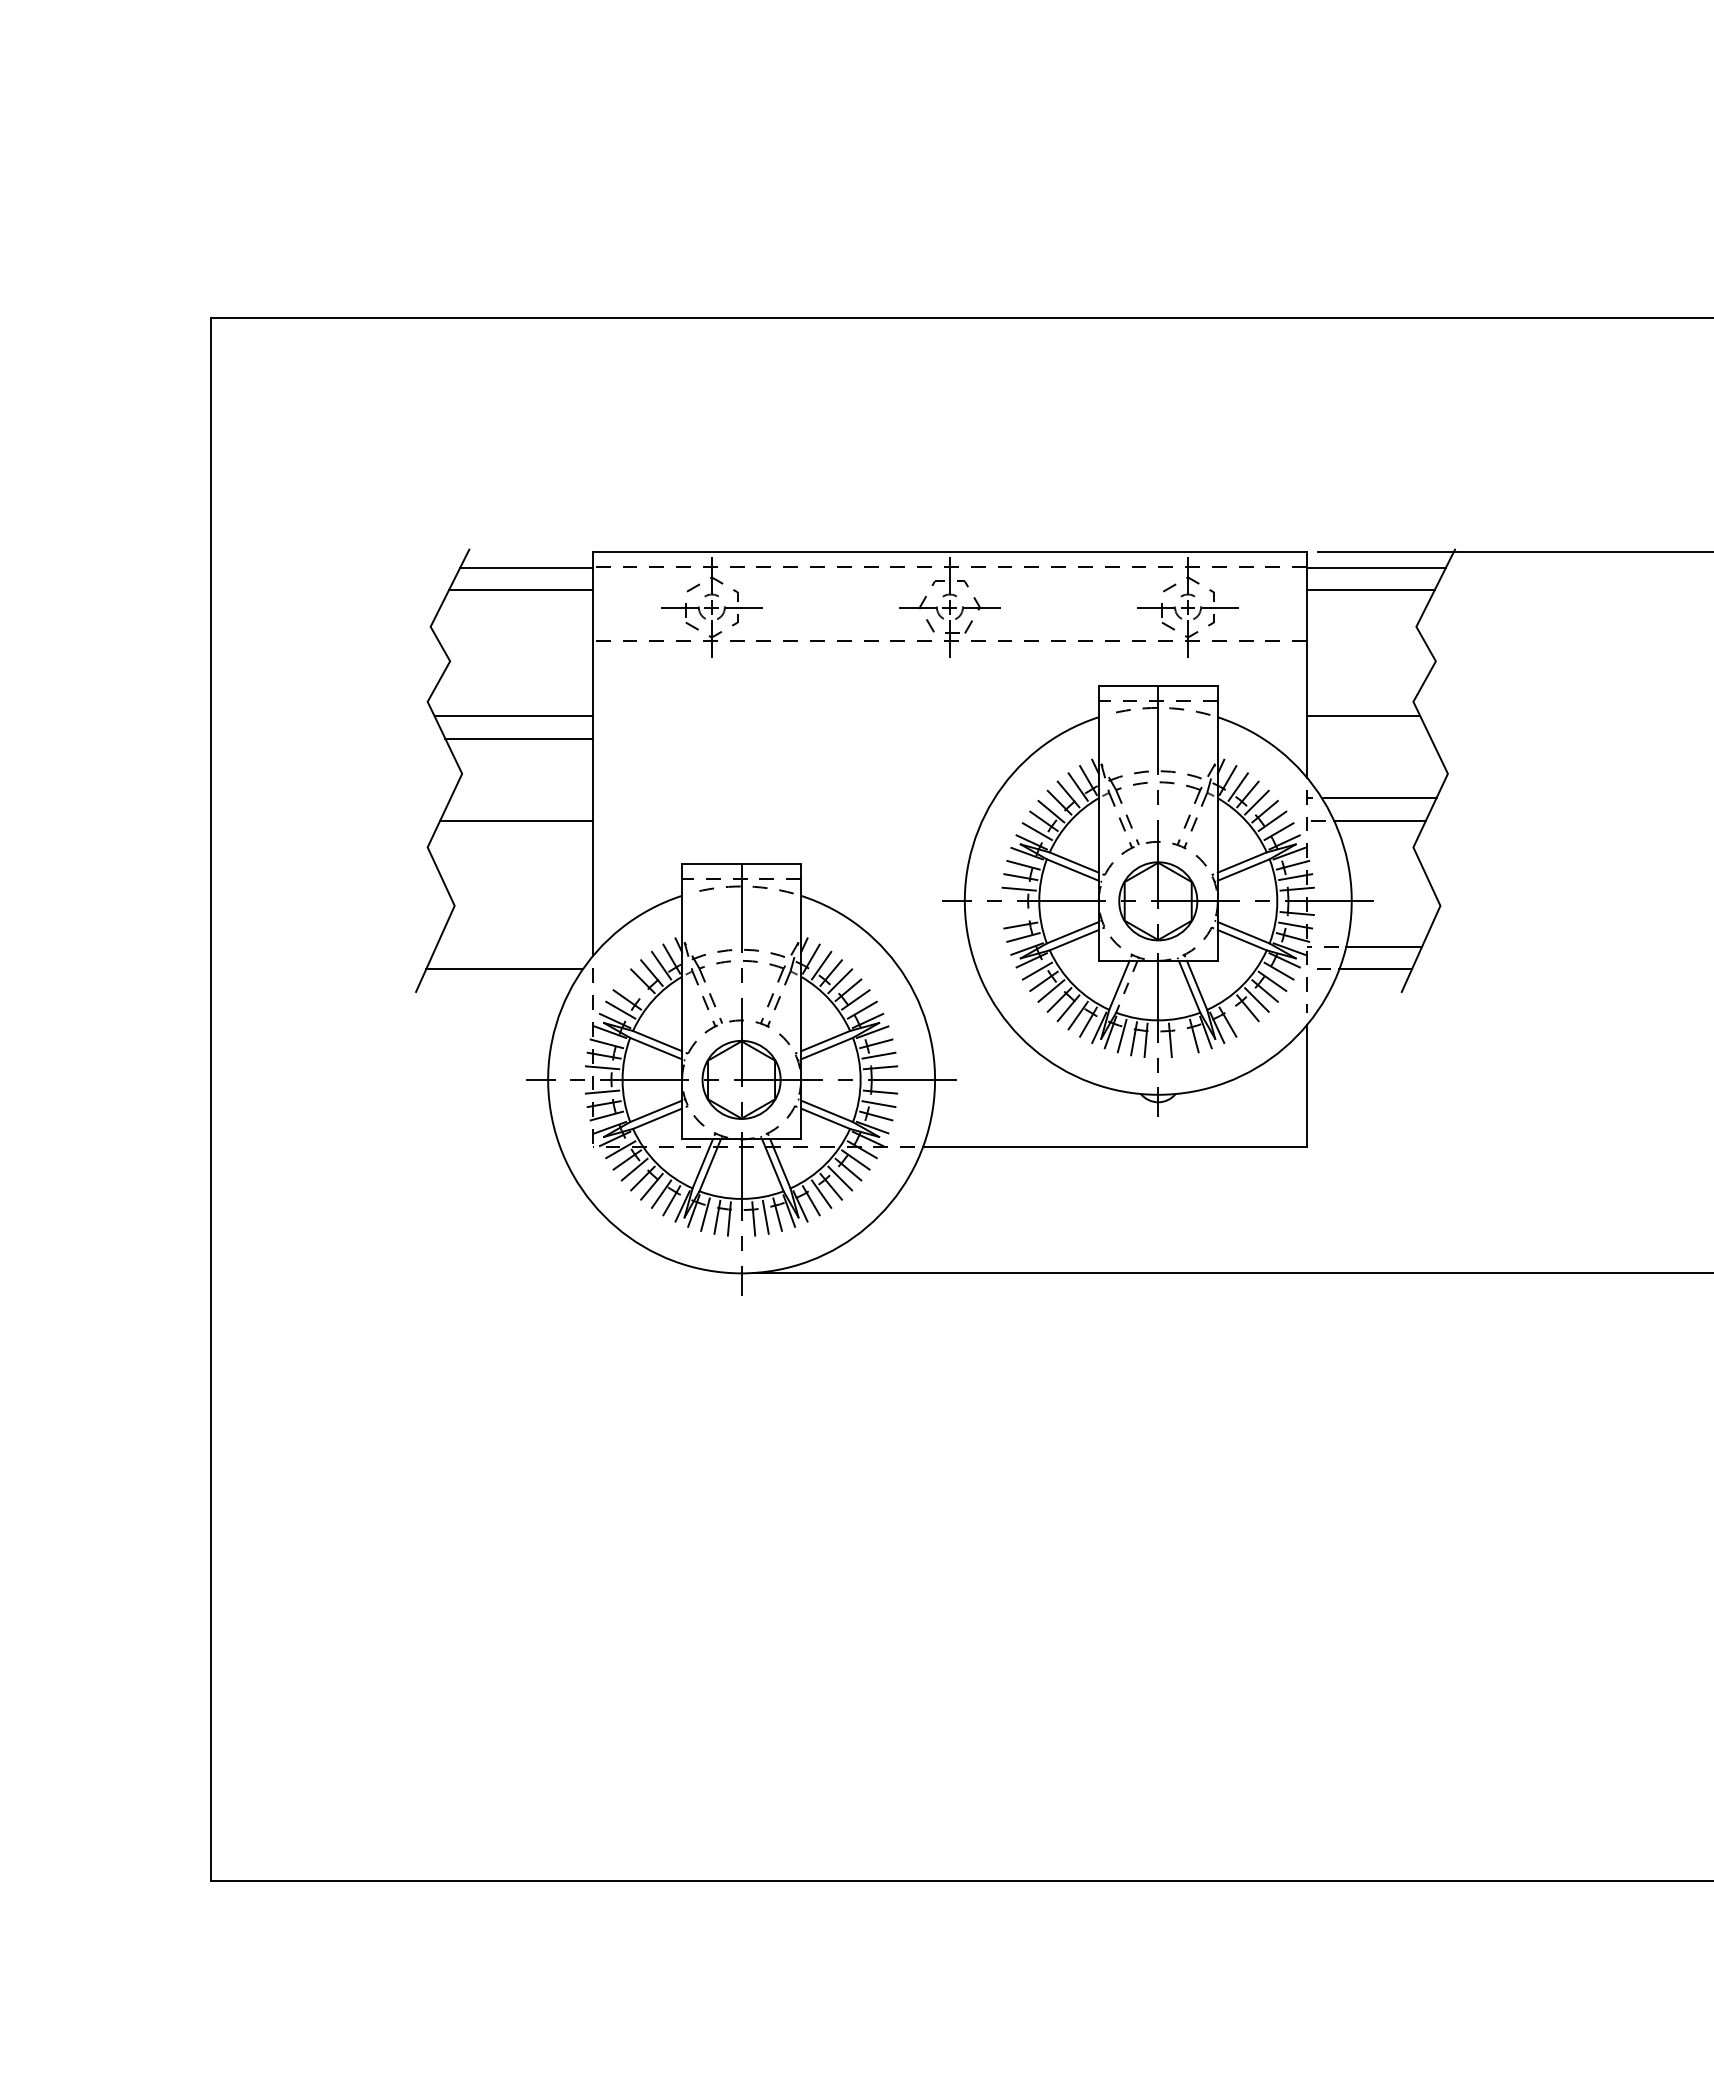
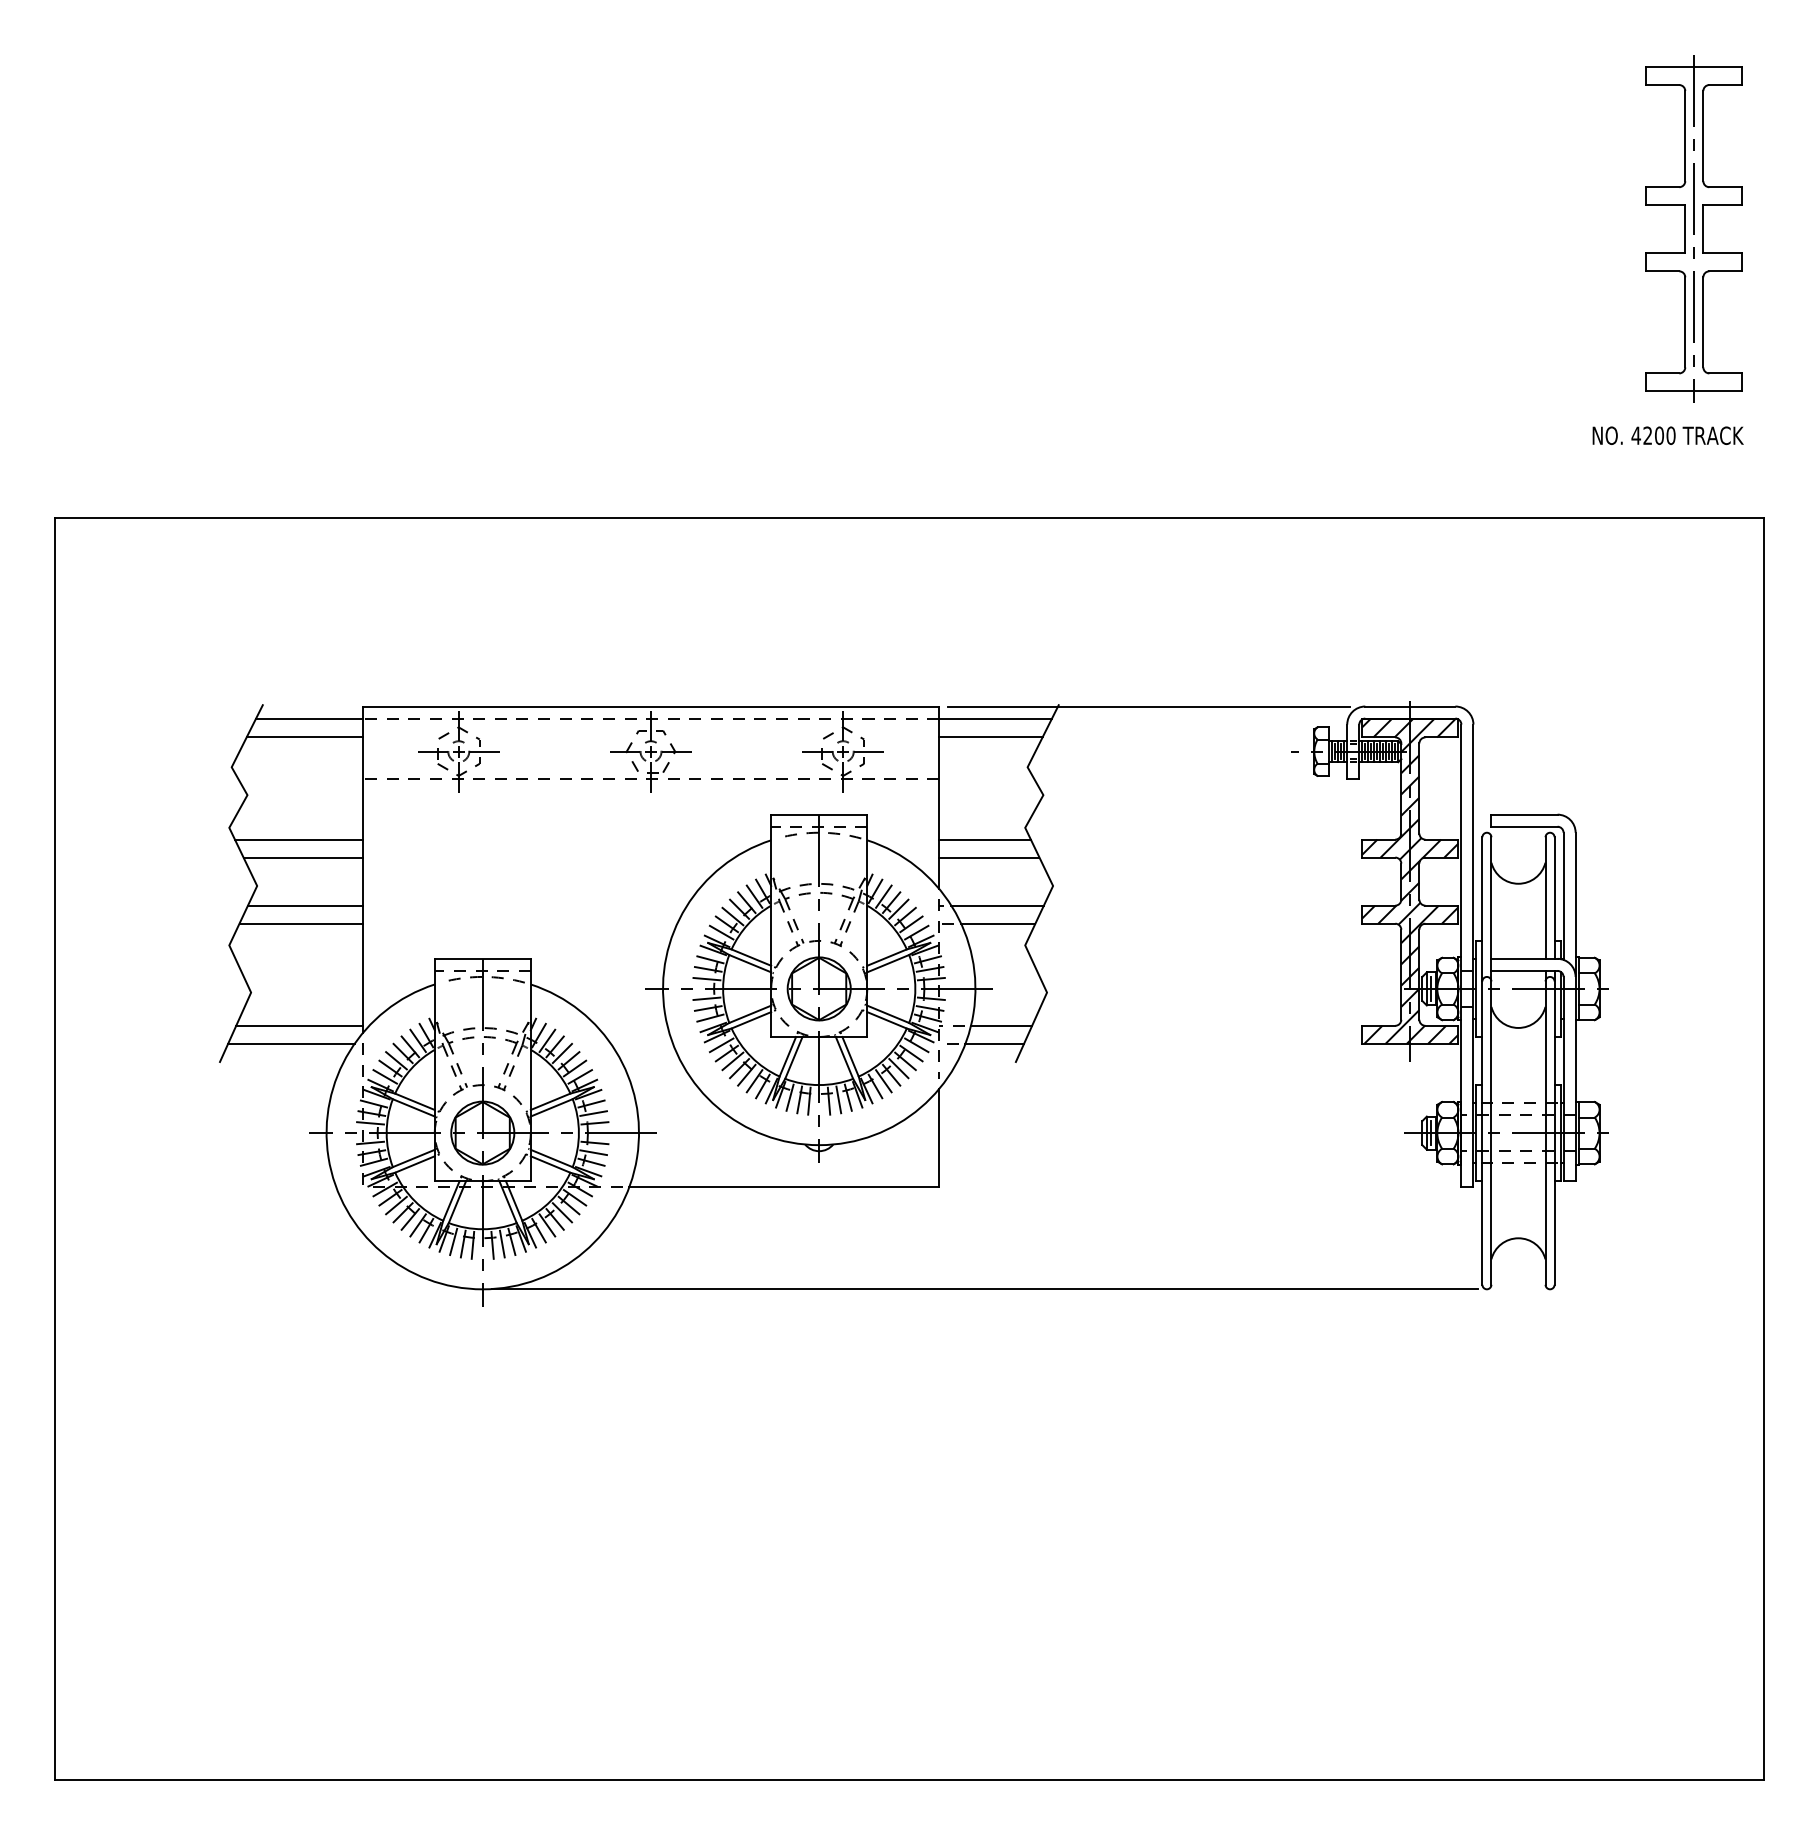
line: (1369, 738) -> (989, 857), added
line: (520, 797) -> (304, 905), added
line: (1018, 913) -> (706, 998), added
line: (514, 946) -> (299, 1025), added
line: (1126, 986) -> (793, 1057), dashed -> solid
line: (634, 989) -> (396, 1060), added
line: (1237, 1015) -> (883, 1081), added
line: (1182, 1038) -> (838, 1099), added

